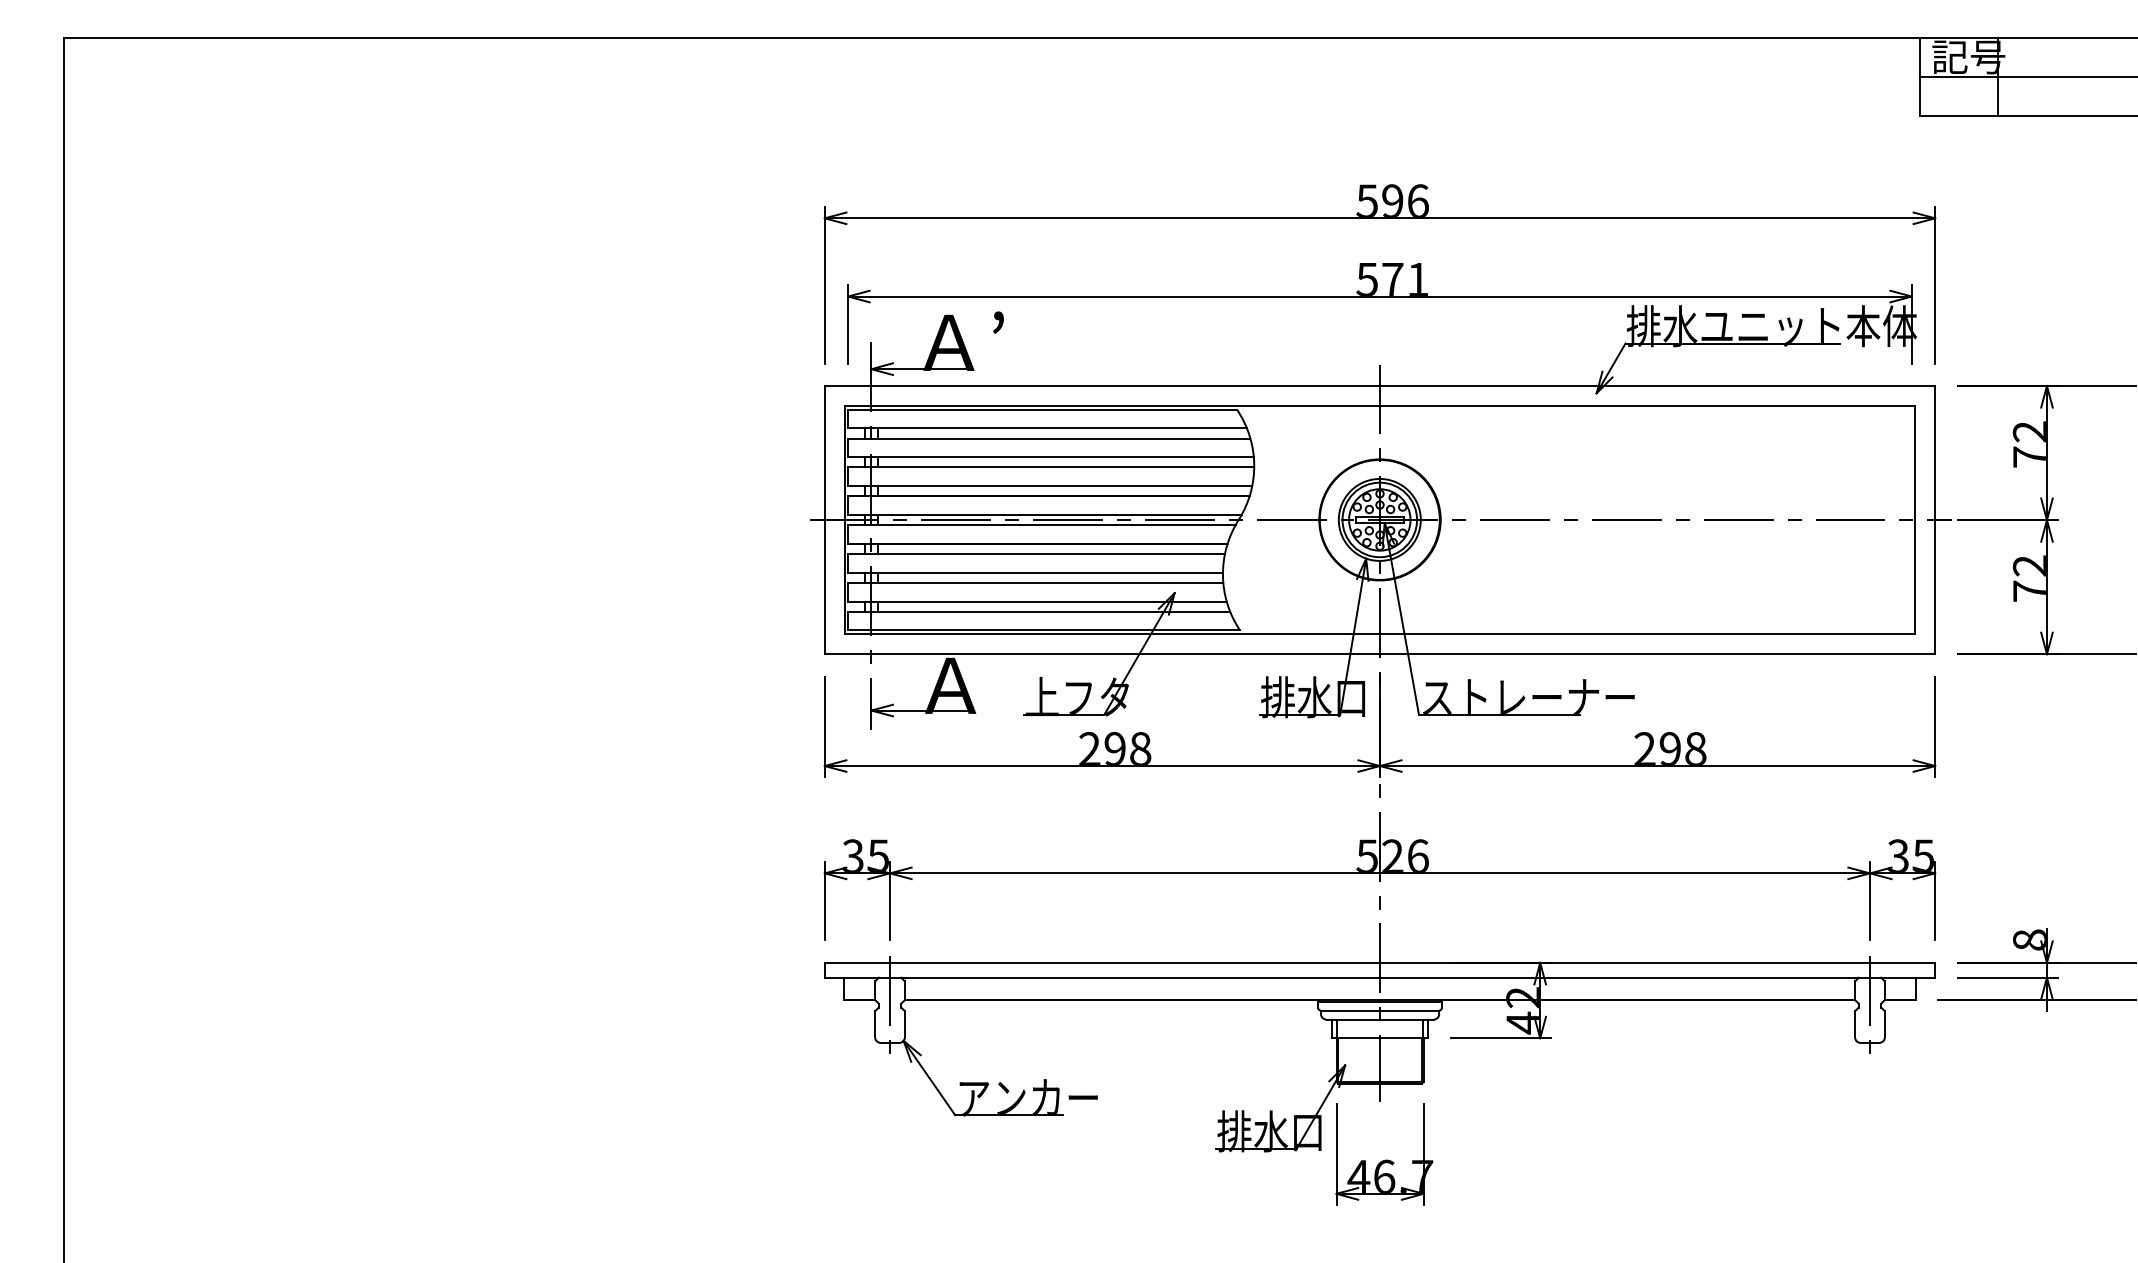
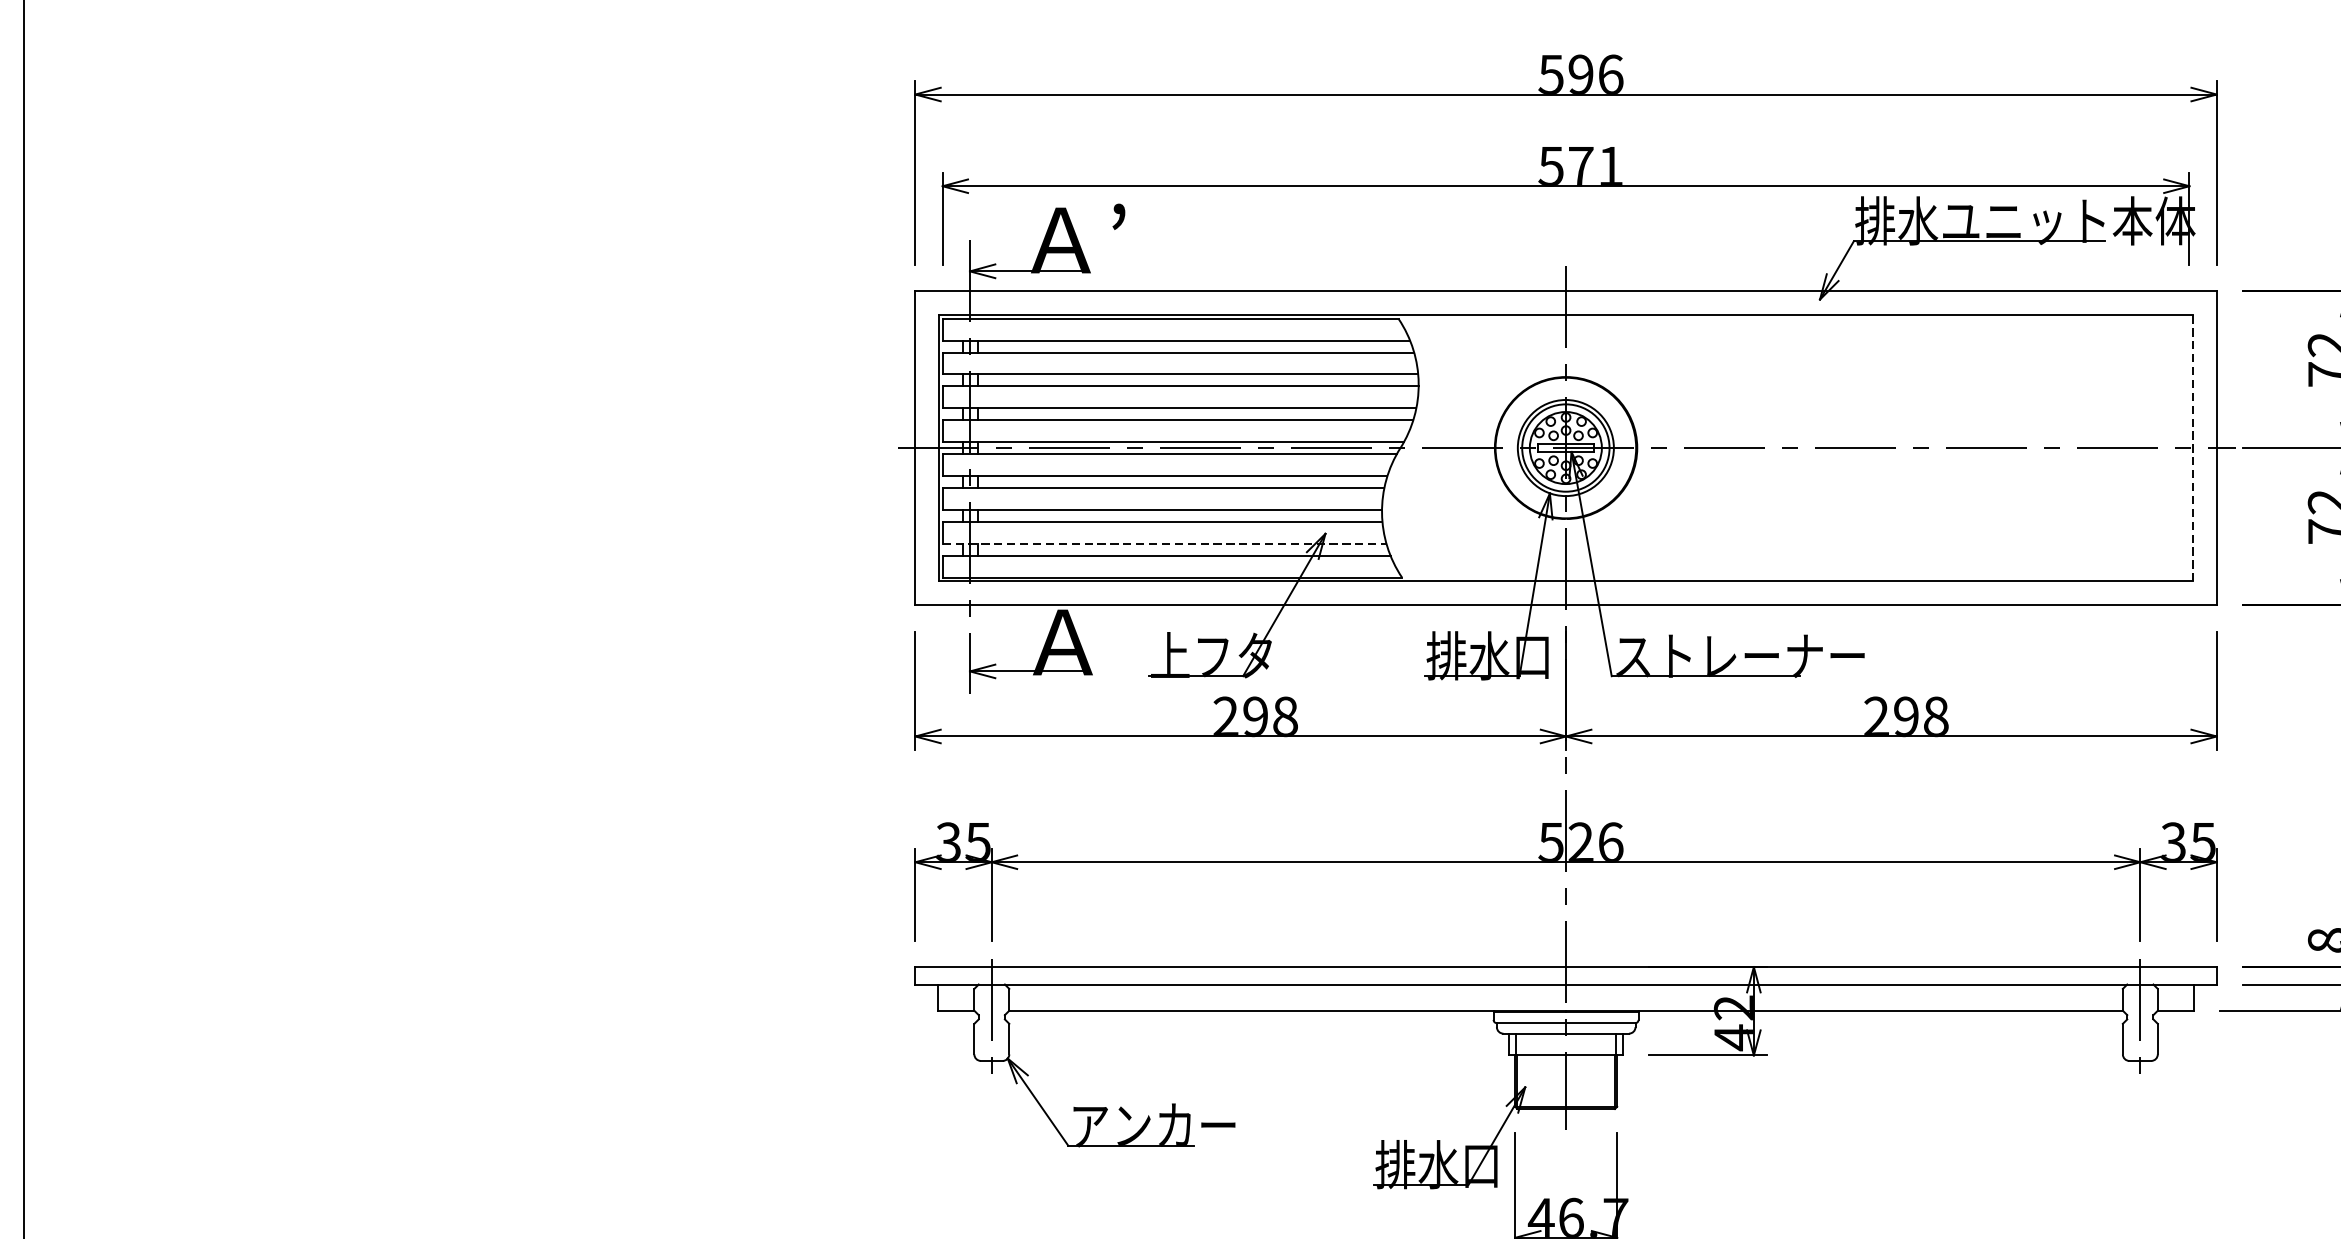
line: (1914, 520) -> (2192, 448), solid -> dashed
line: (1037, 601) -> (1164, 543), solid -> dashed

